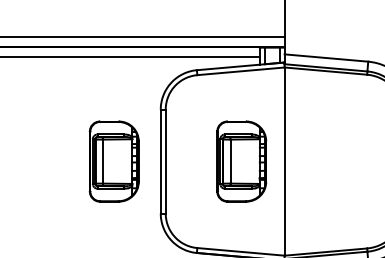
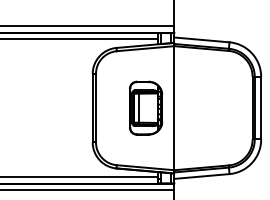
part: (113, 160) -> (61, 107), removed

